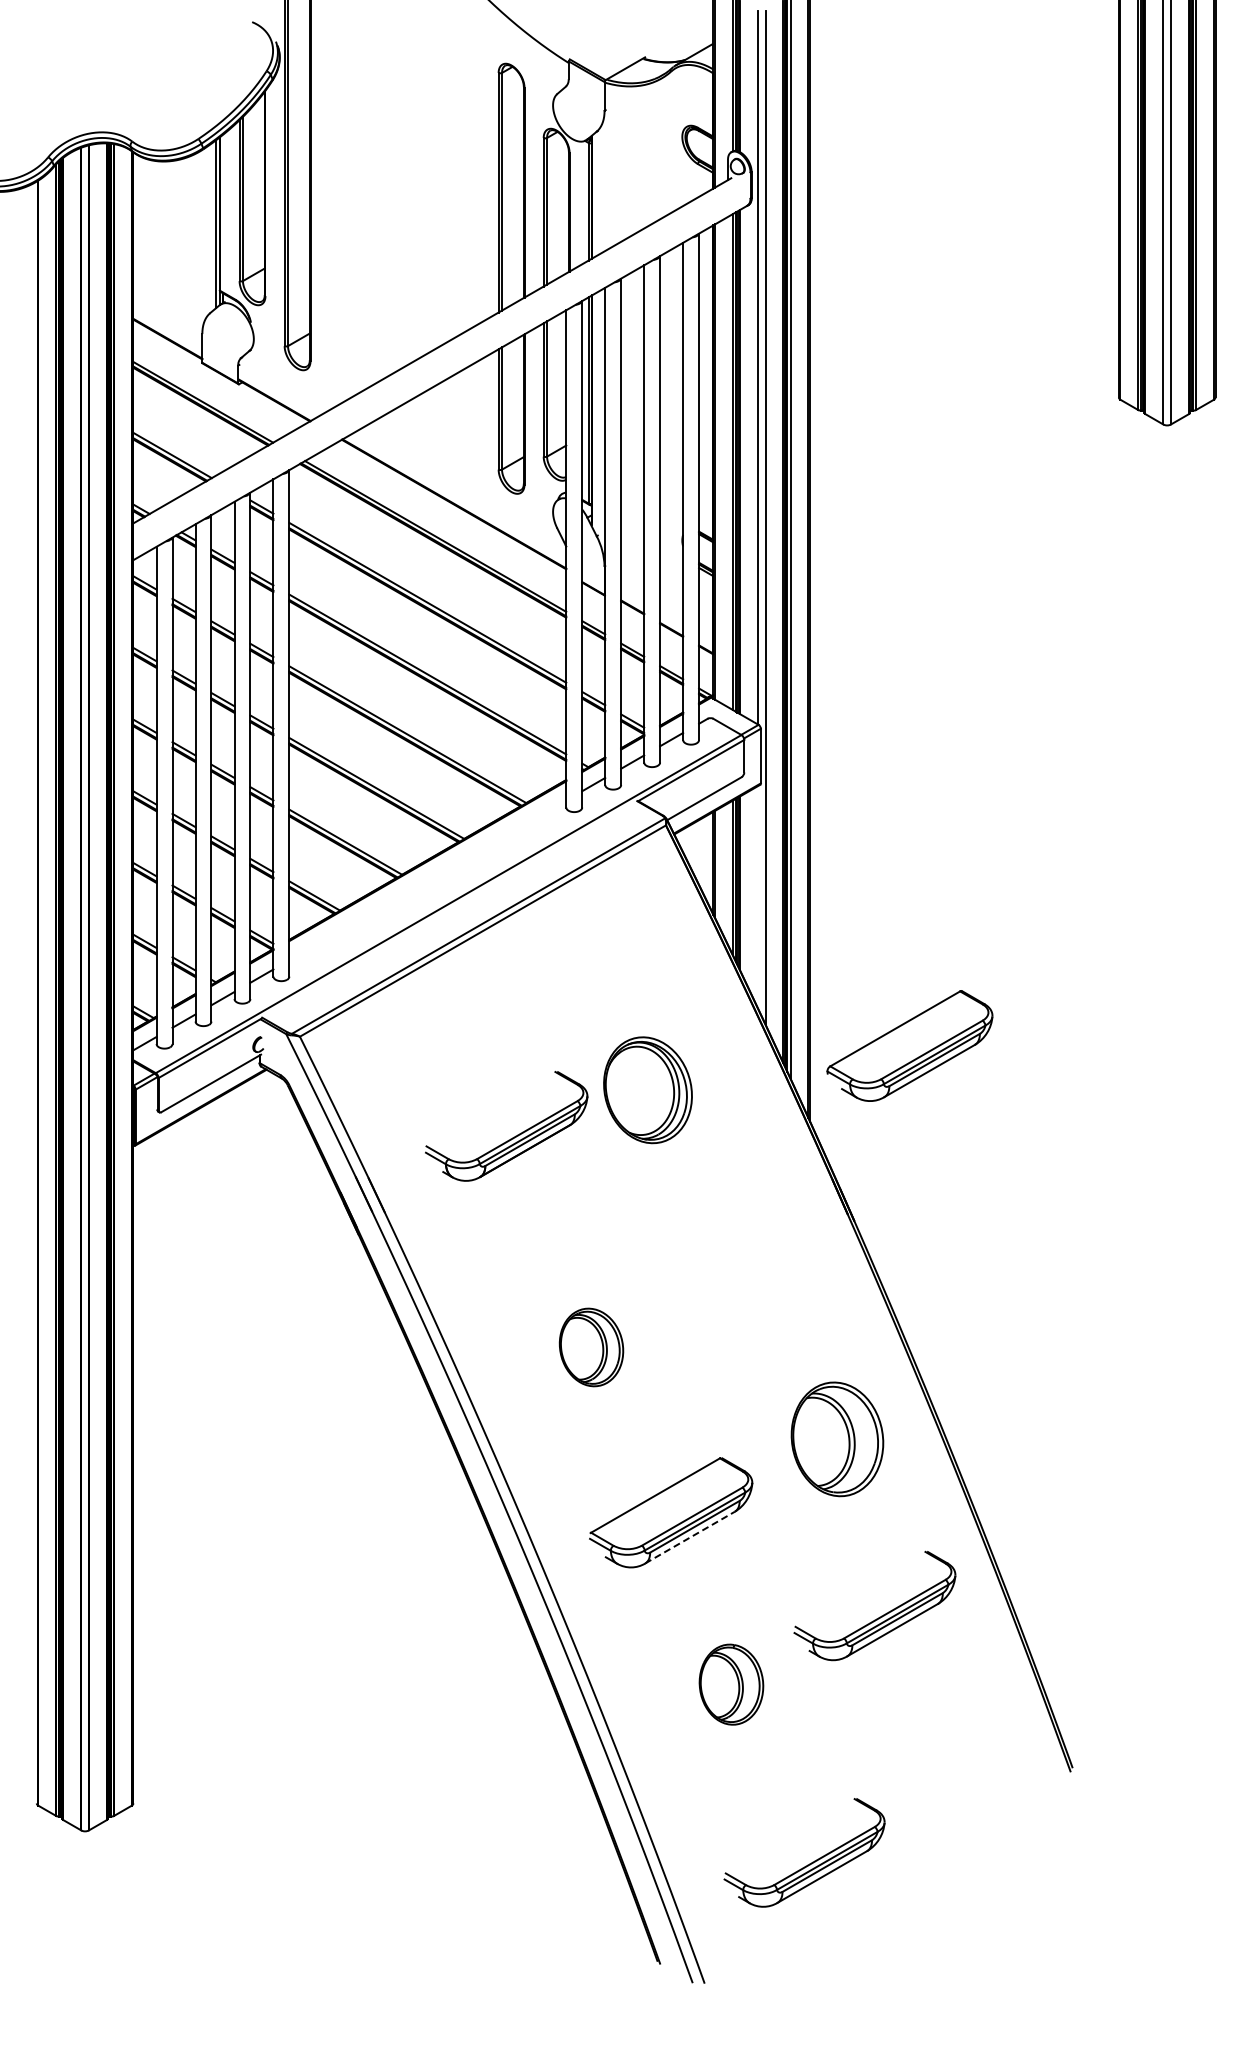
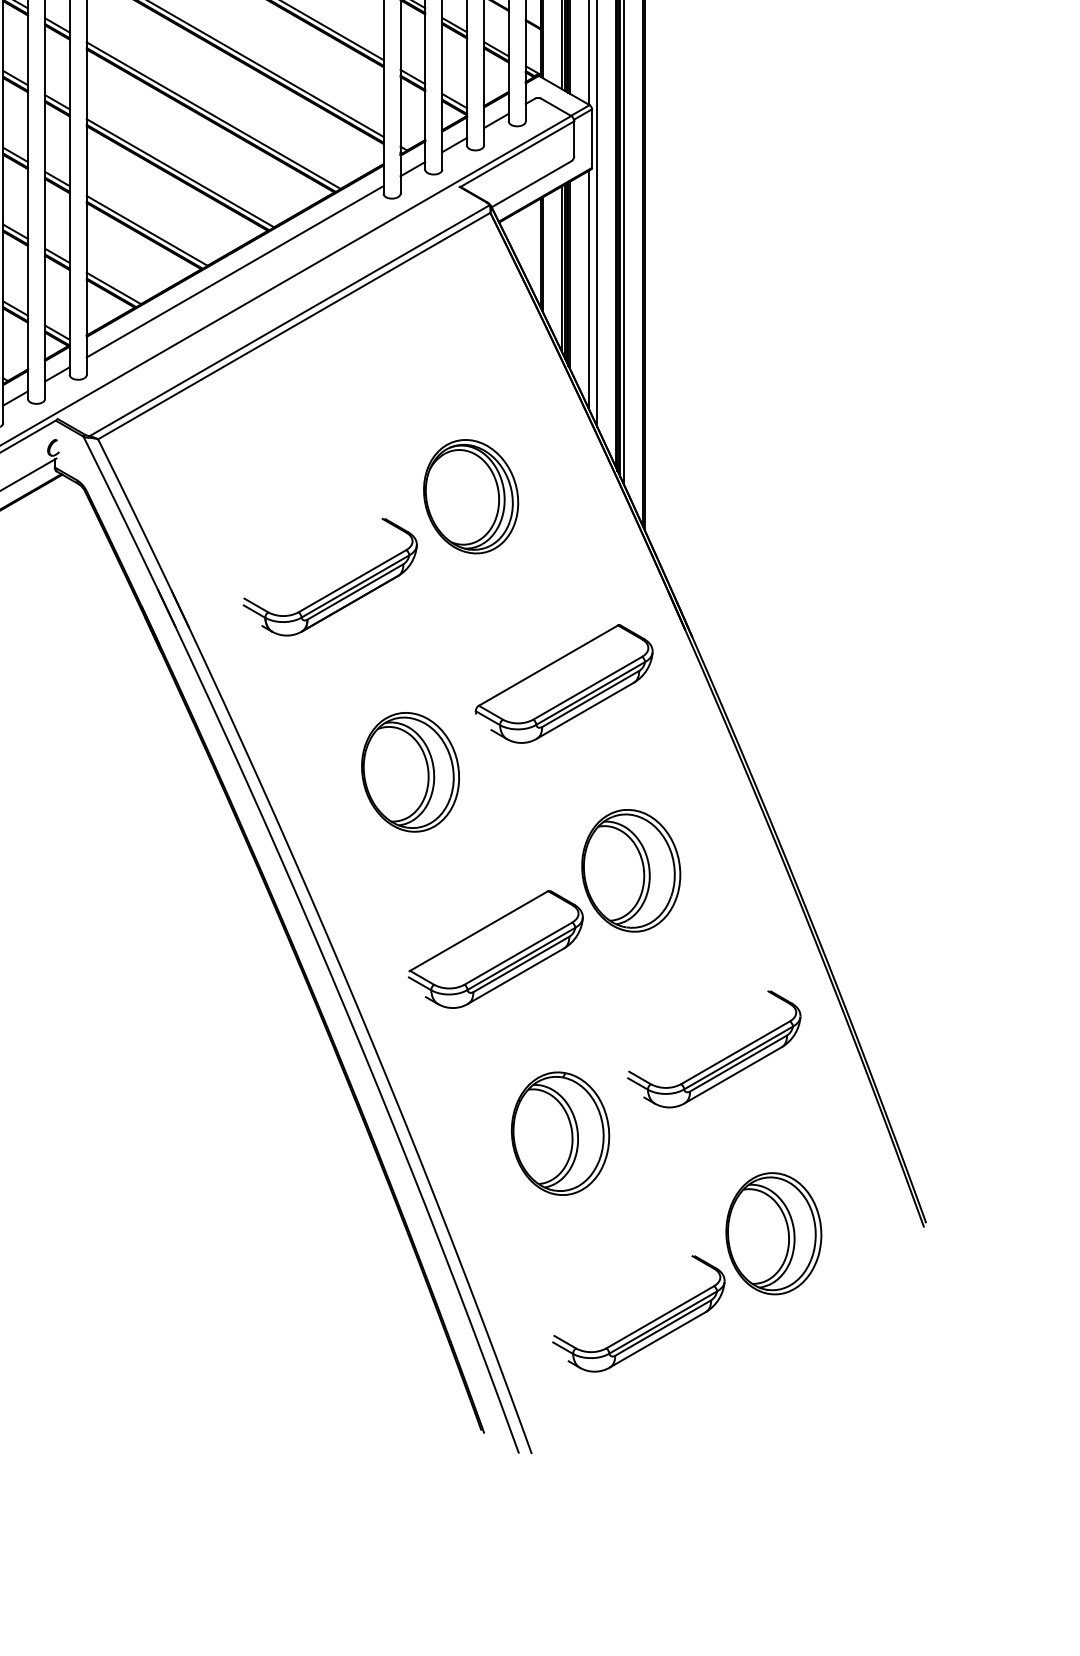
line: (427, 880) -> (234, 271), added
line: (757, 897) -> (588, 290), added
part: (909, 1045) -> (563, 683), moved
part: (512, 1137) -> (336, 589), moved
part: (591, 1347) -> (410, 772), size x1.43
part: (837, 1439) -> (631, 870), moved
line: (690, 1537) -> (516, 975), dashed -> solid
part: (731, 1684) -> (560, 1133), size x1.43
part: (930, 1777) -> (773, 1233), added

